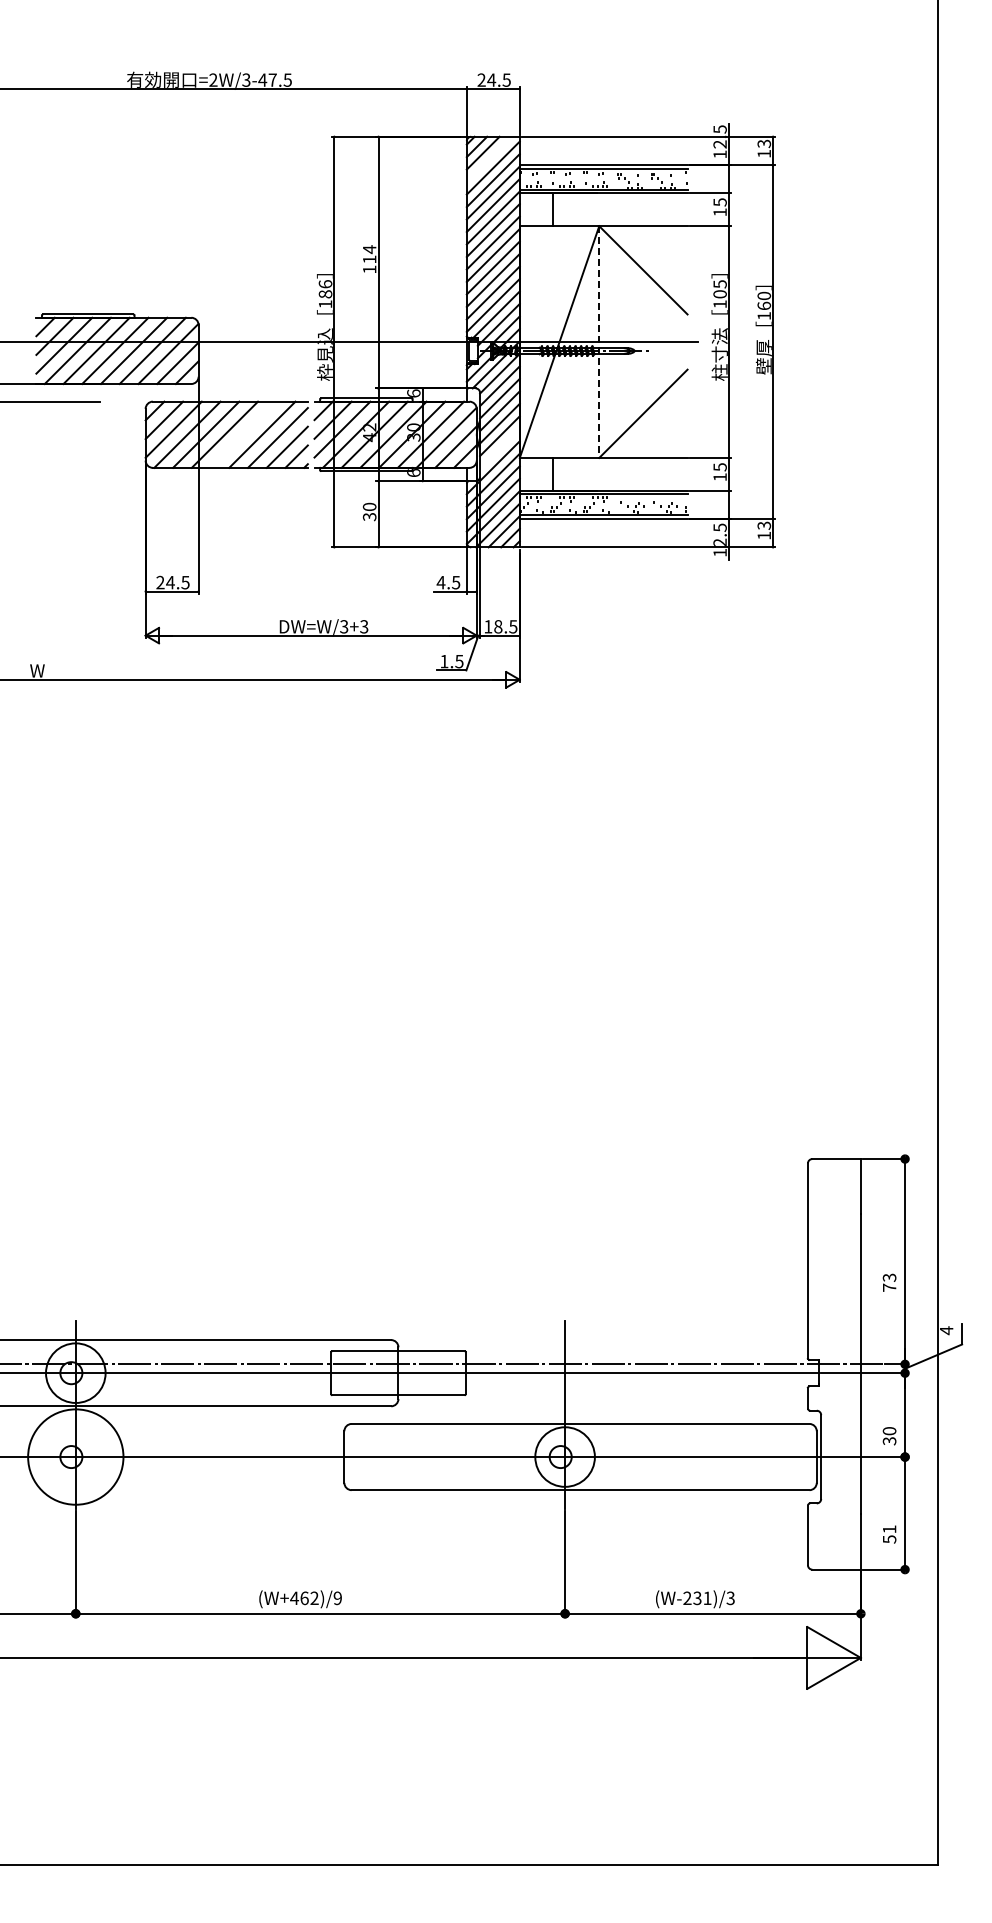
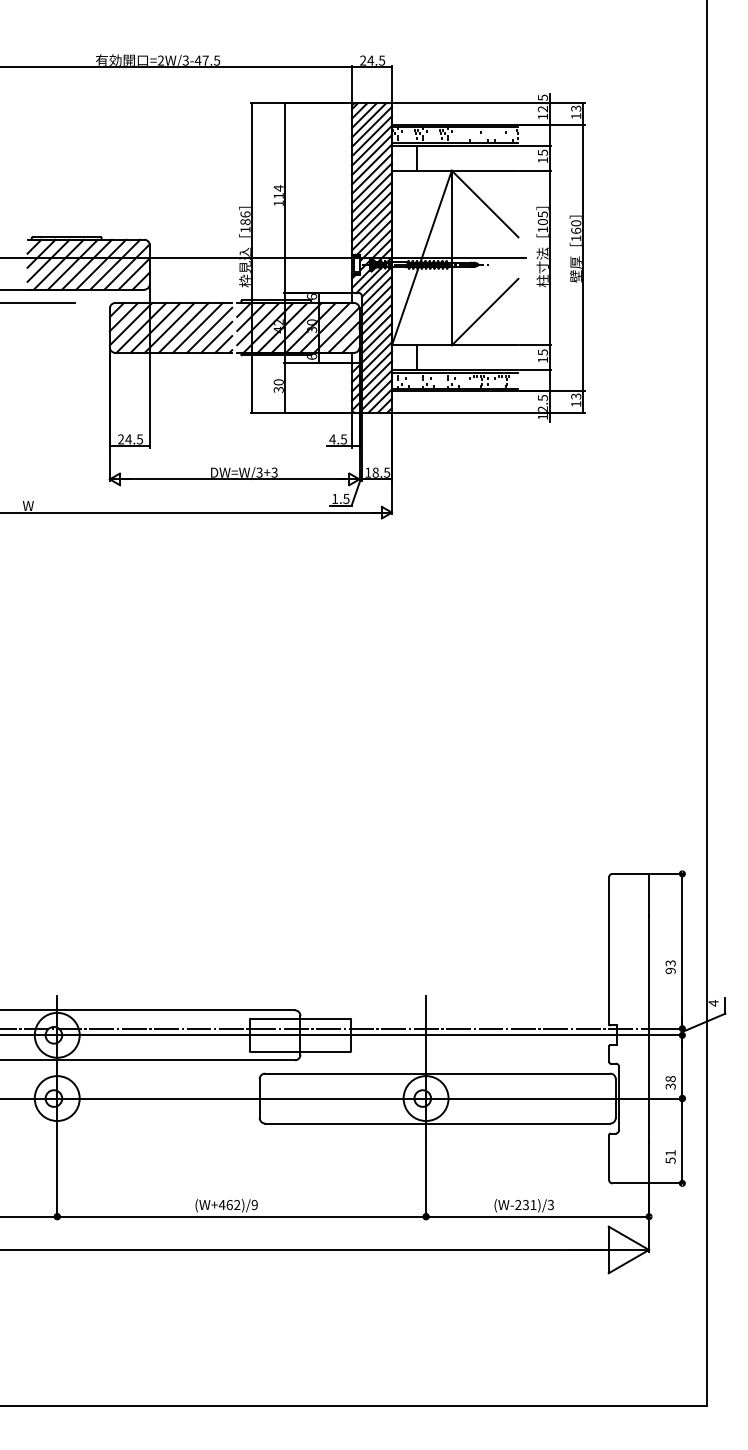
line: (489, 159) -> (369, 120), added
line: (599, 342) -> (452, 258), dashed -> solid
line: (243, 434) -> (183, 327), added
line: (499, 448) -> (376, 338), added
text: (889, 1287) -> (670, 970), 73 -> 93
text: (889, 1431) -> (670, 1079), 30 -> 38
circle: (75, 1456) -> (57, 1098), size x0.62

